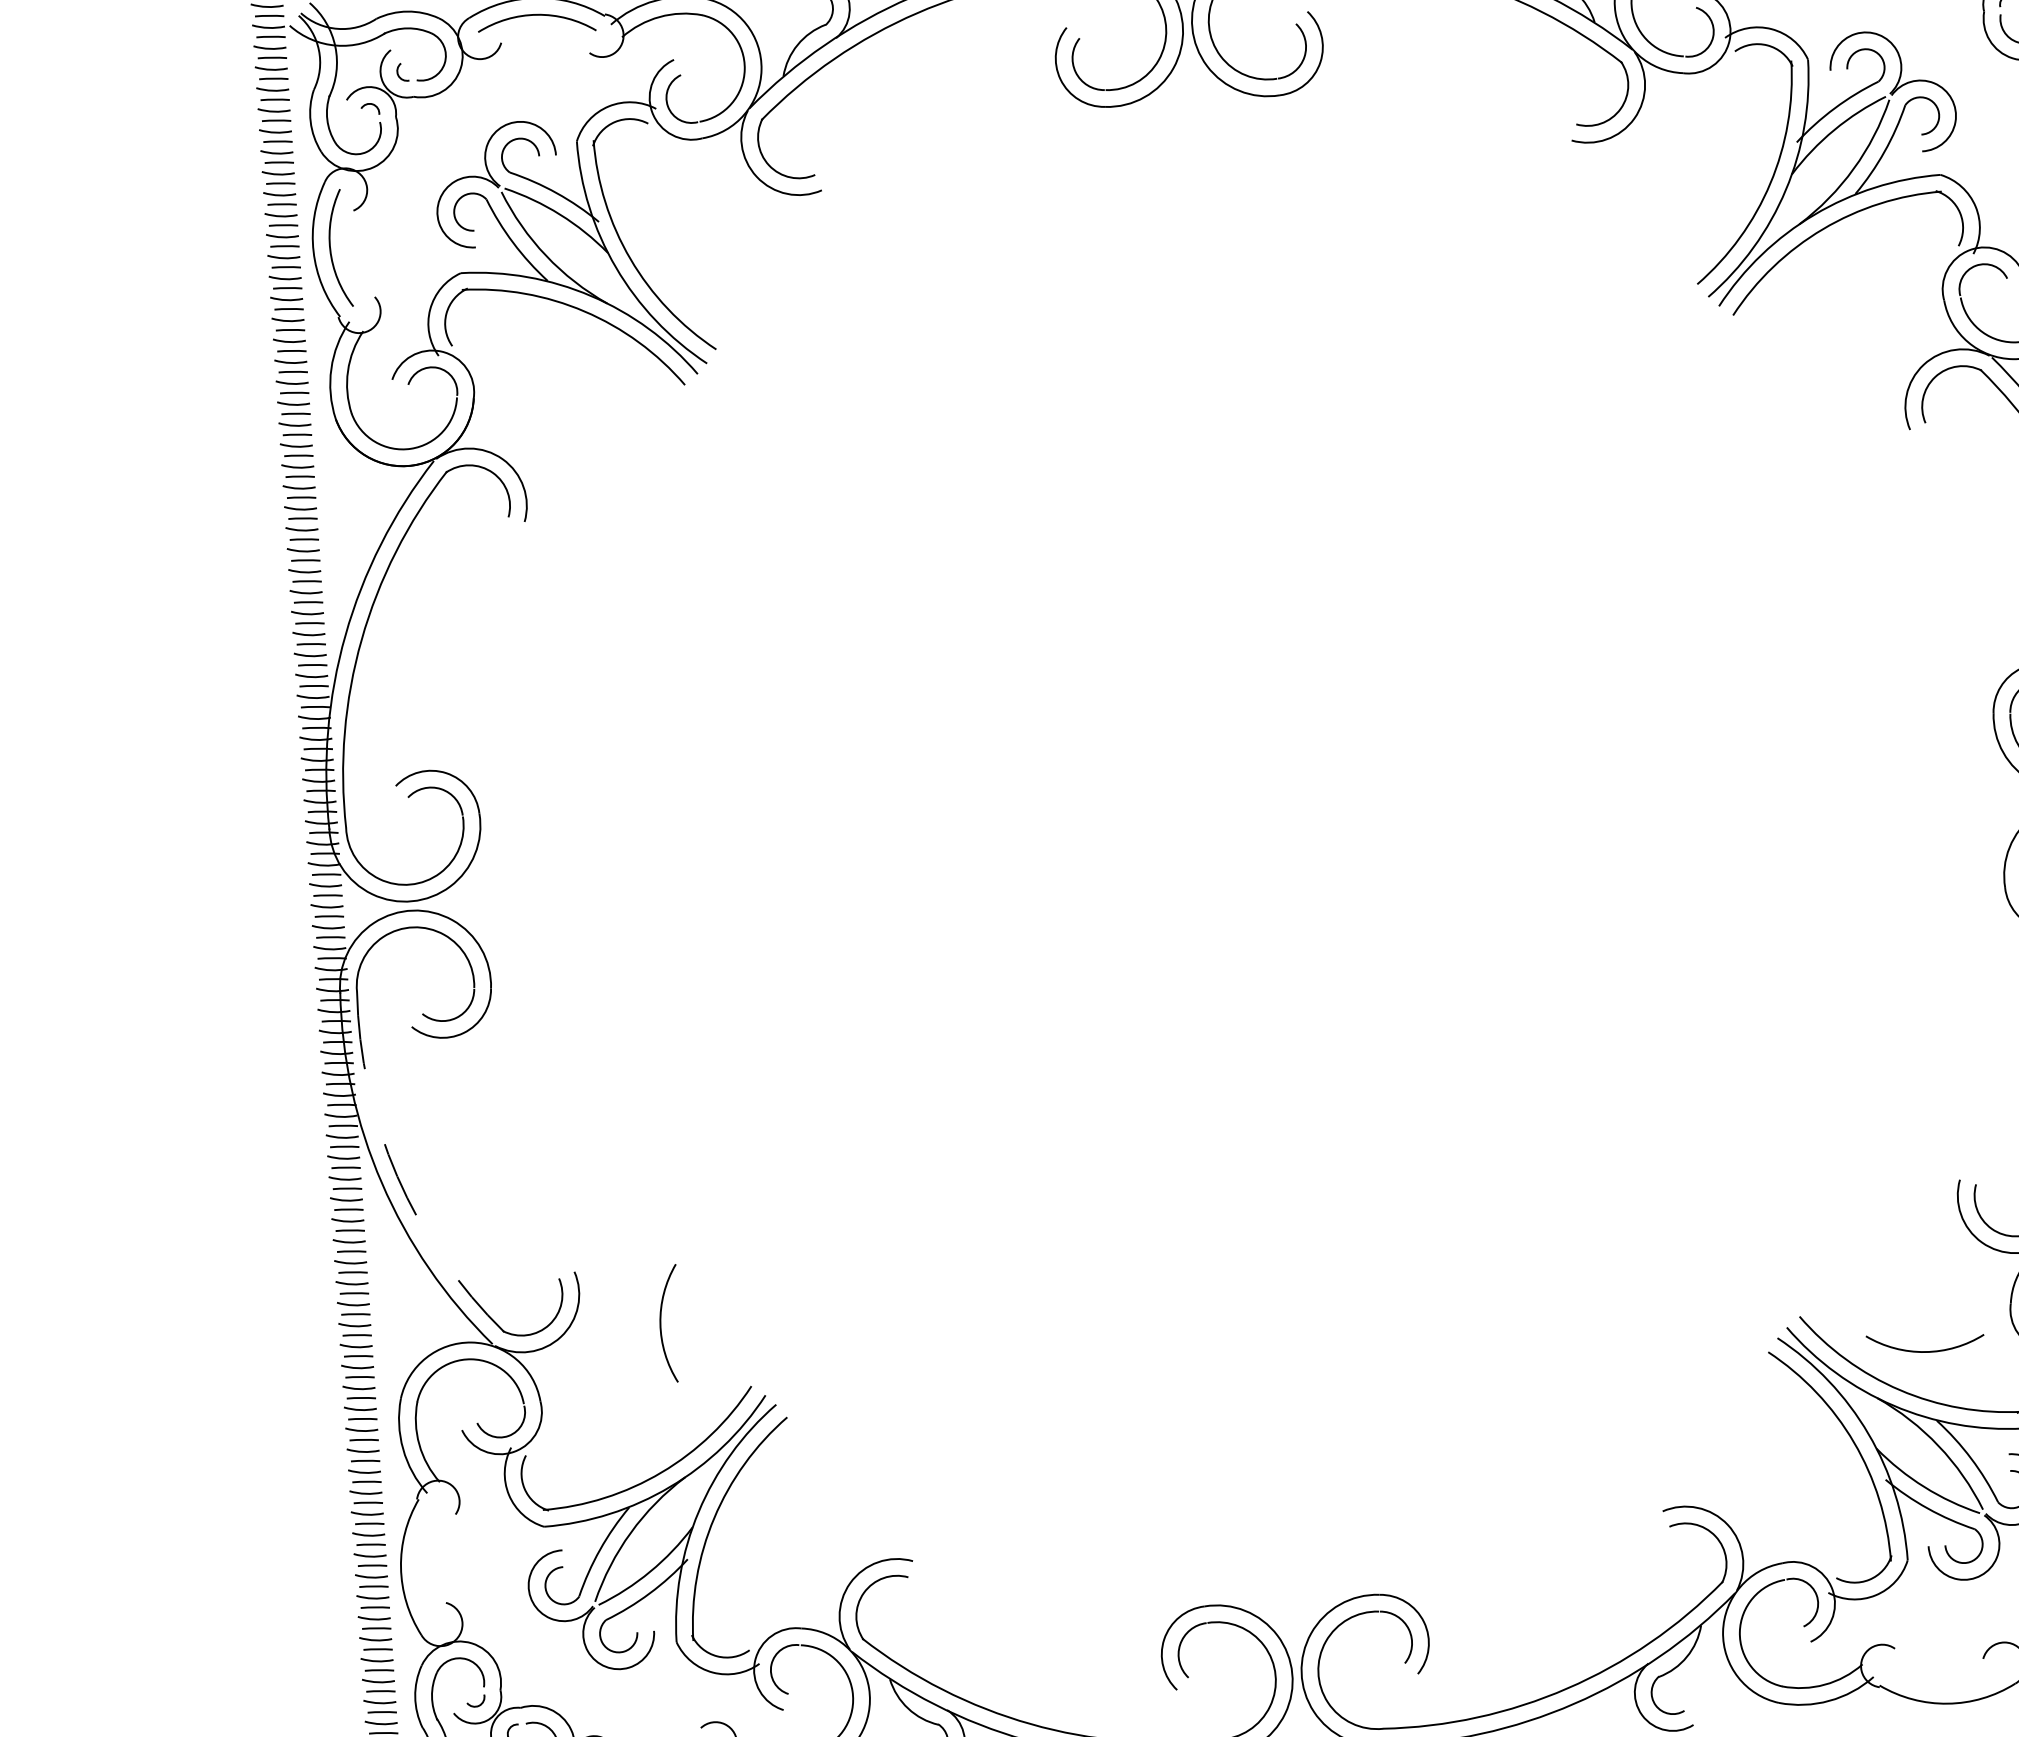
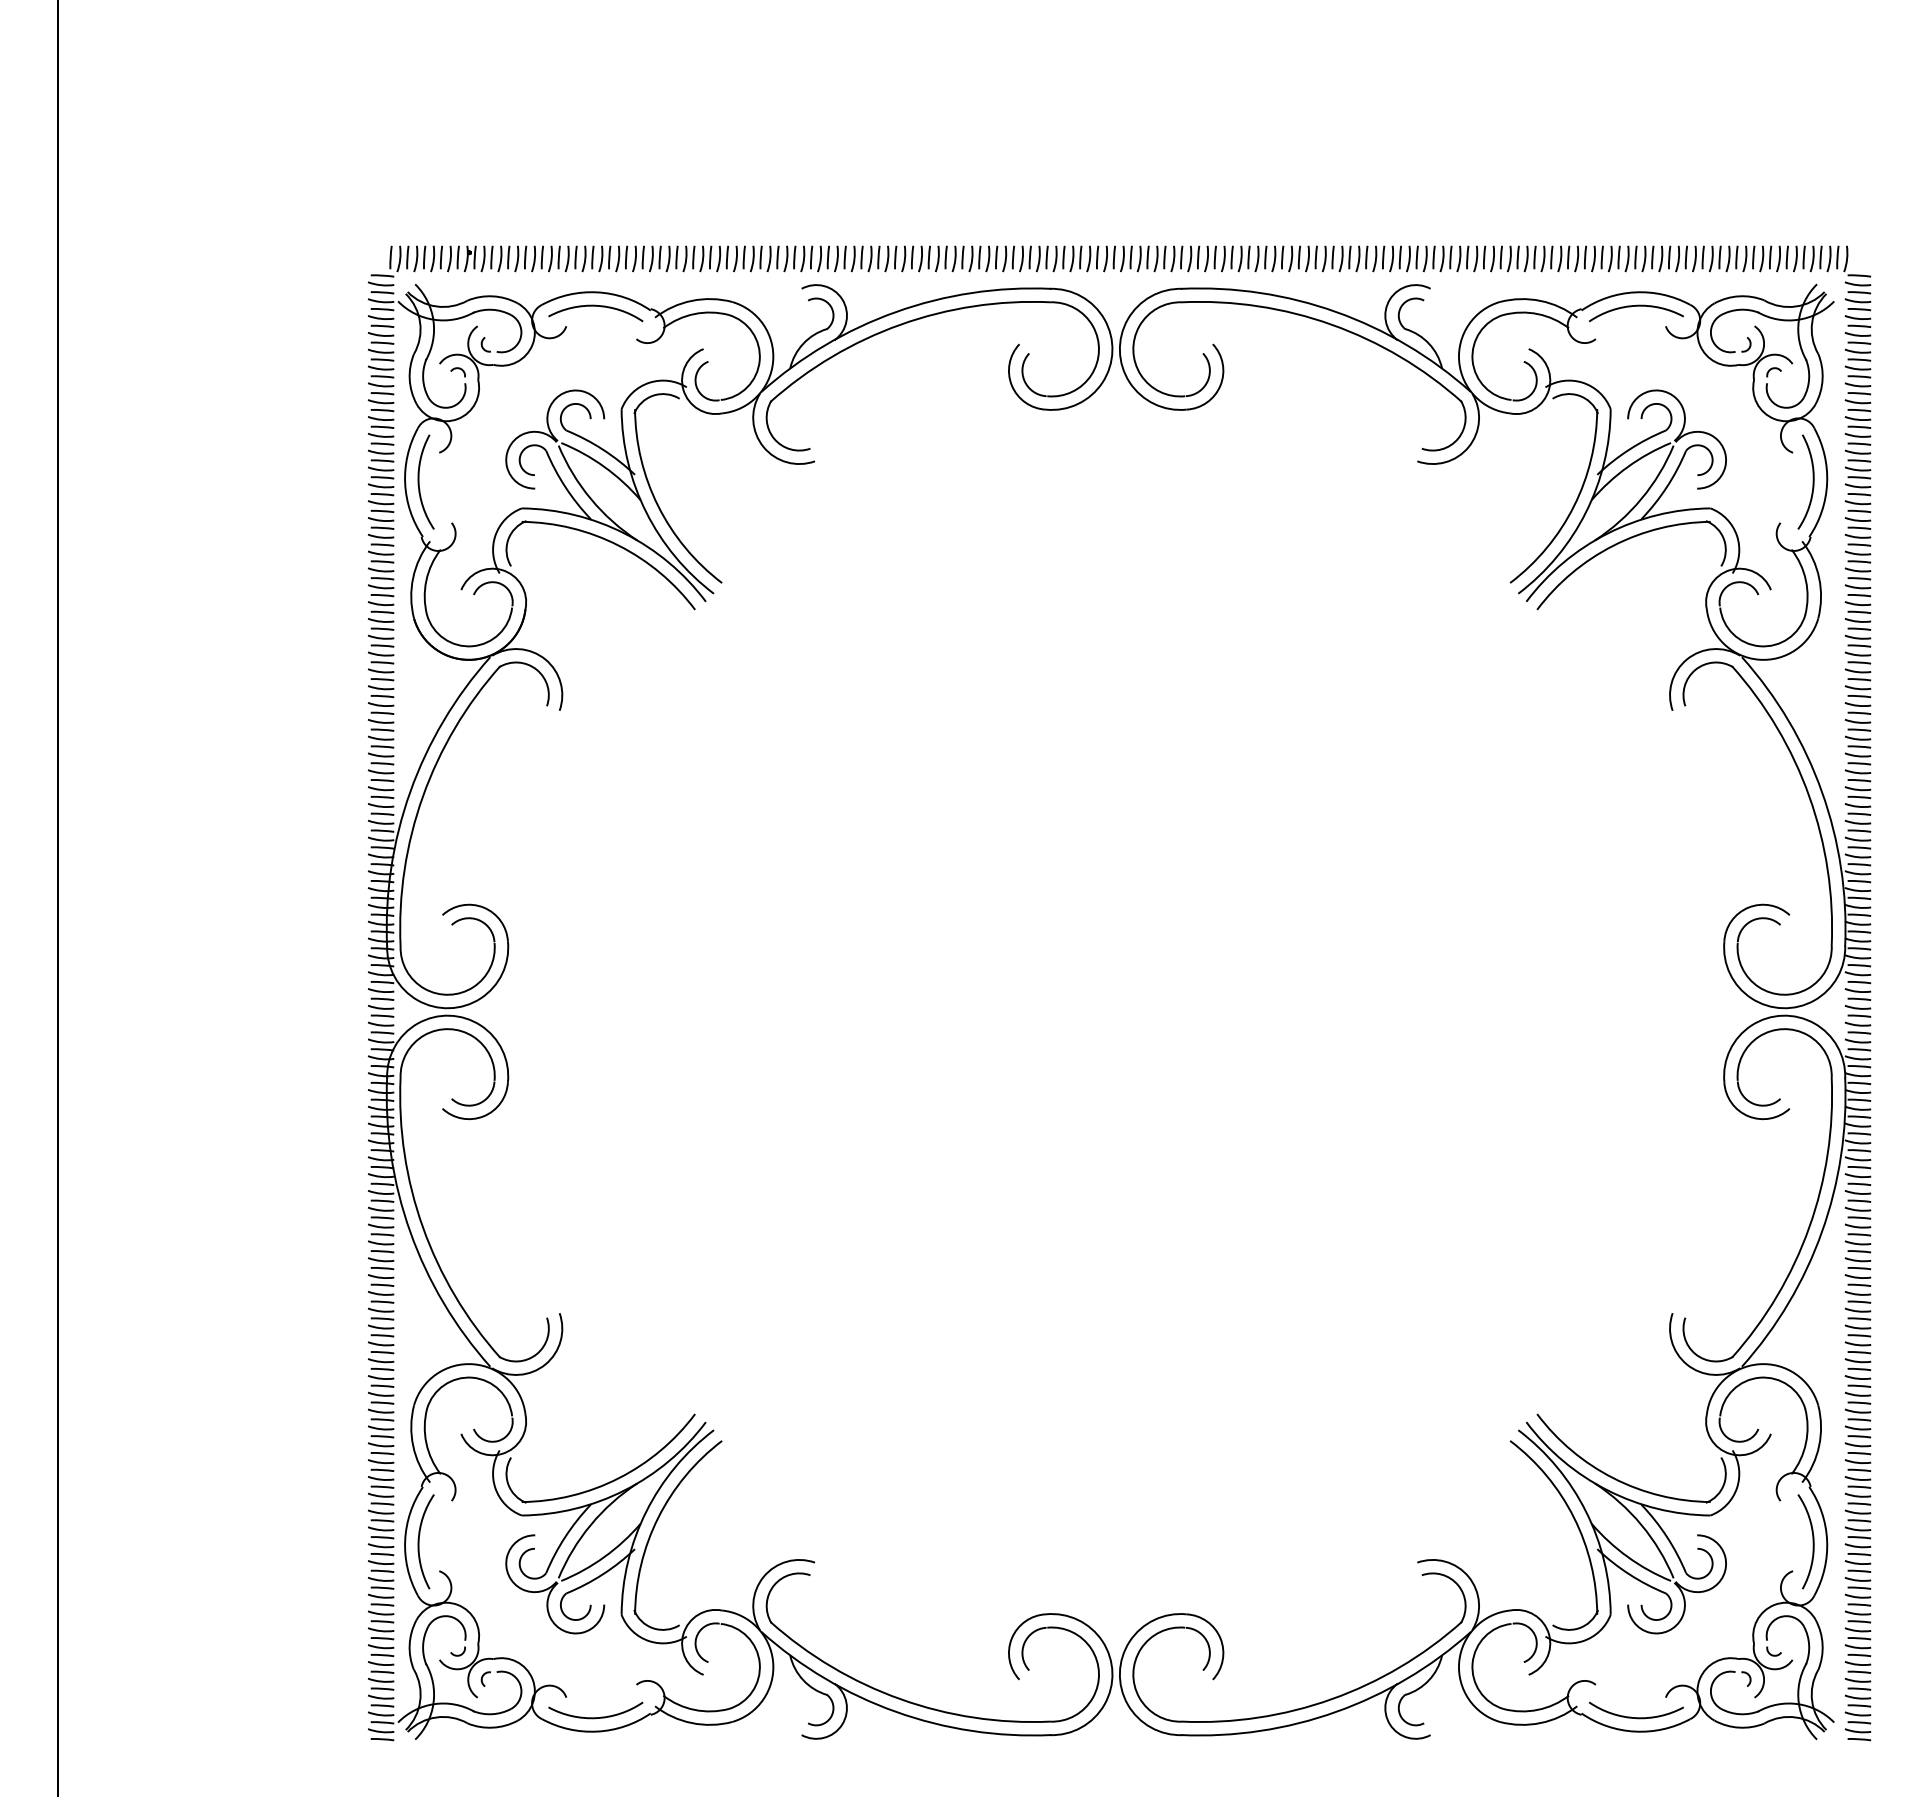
arc: (397, 1176) -> (423, 1227), dashed -> solid
arc: (661, 1323) -> (419, 1541), moved
arc: (1926, 1351) -> (1636, 1717), moved

